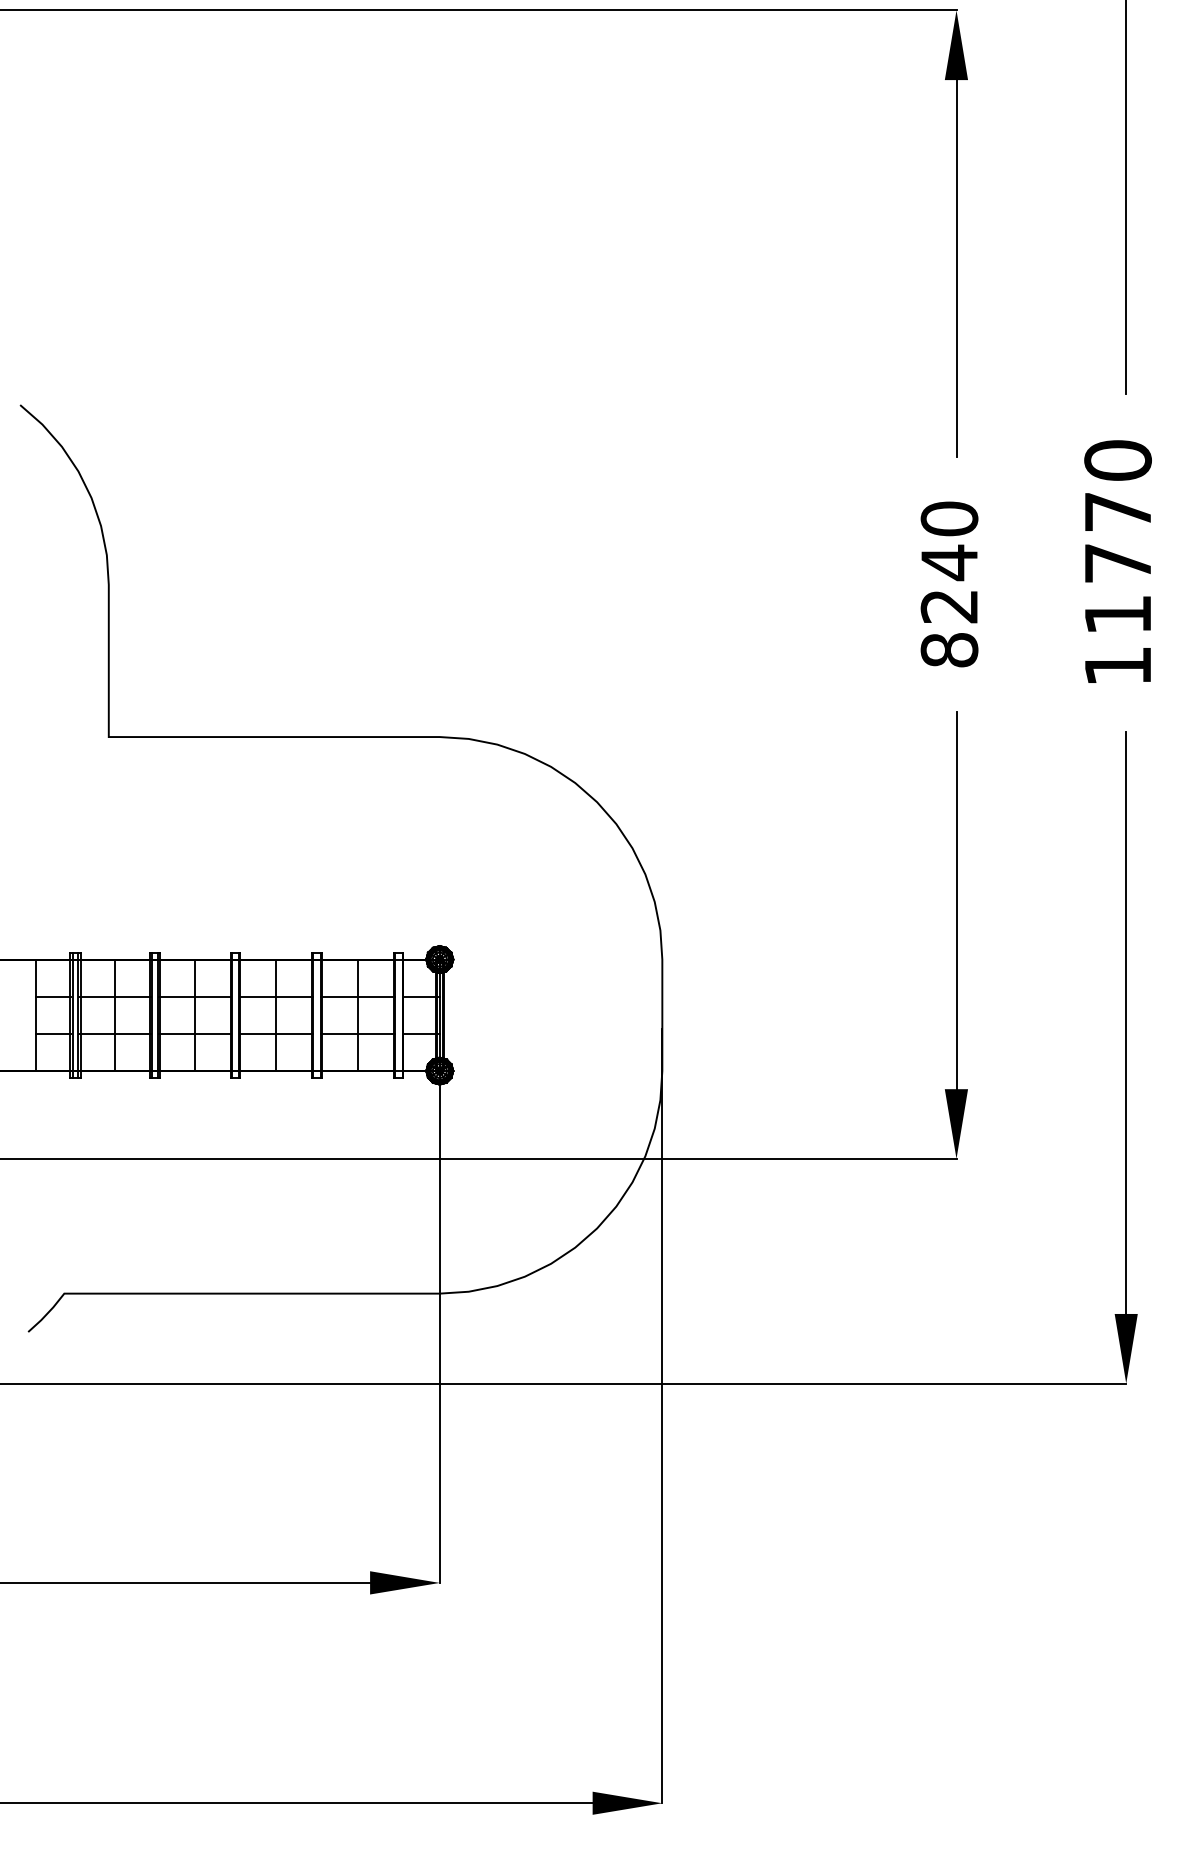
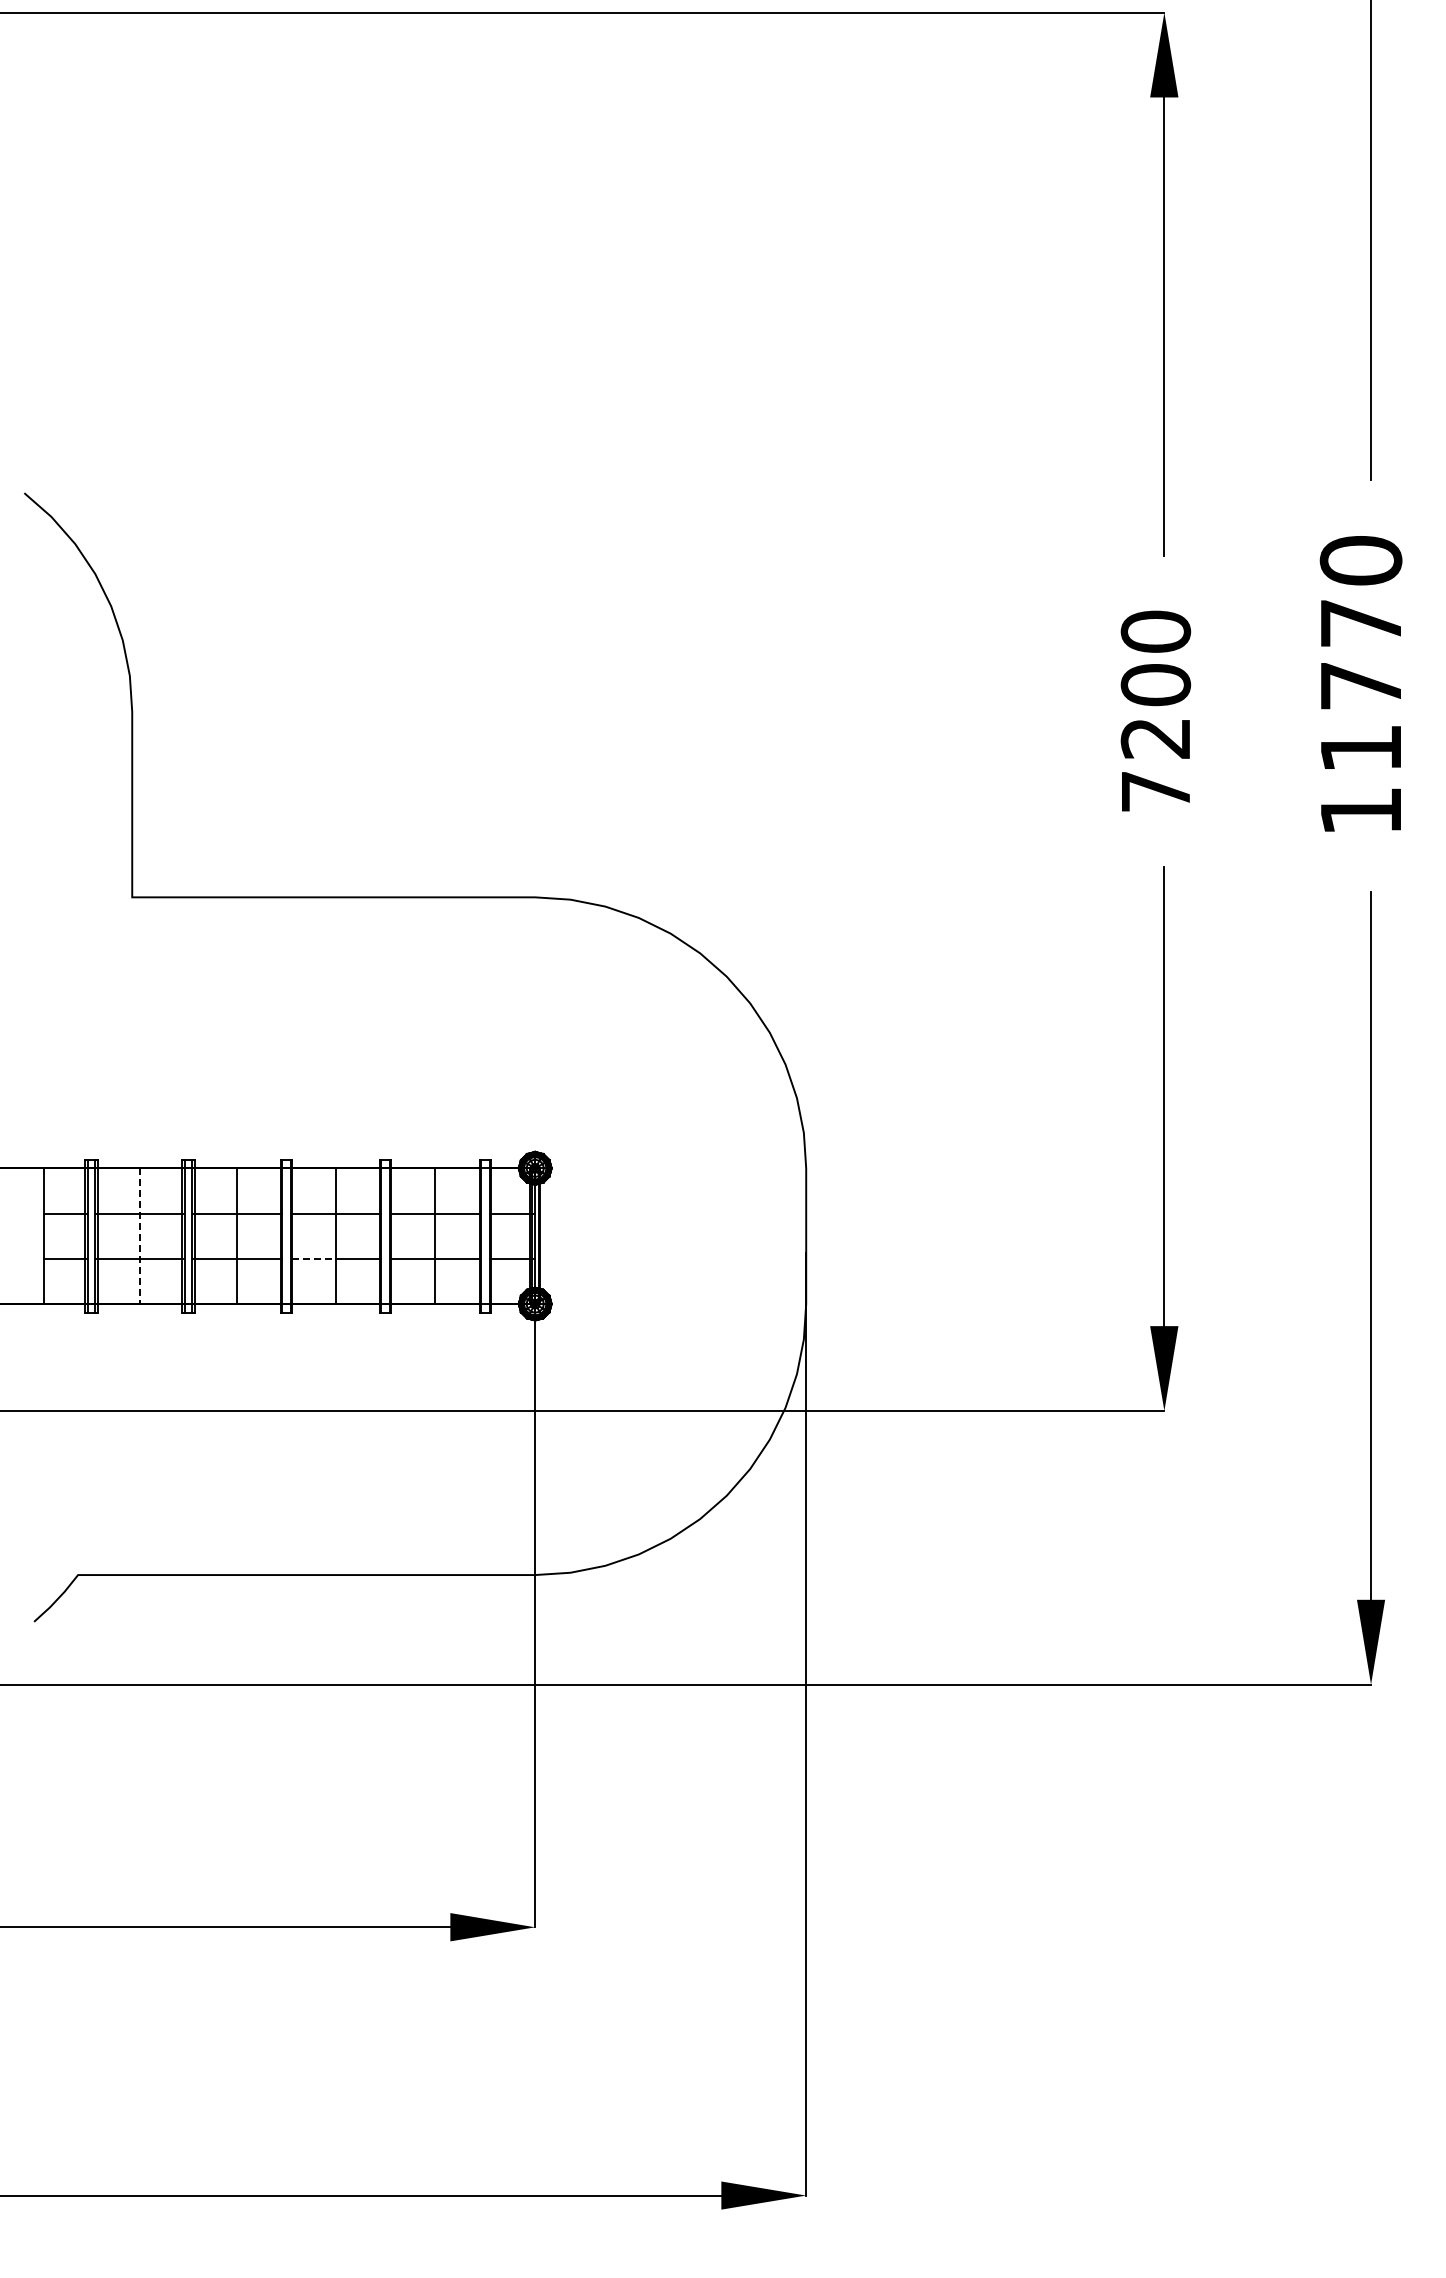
text: (949, 605) -> (1155, 737), 8240 -> 7200
line: (114, 1015) -> (139, 1236), solid -> dashed
line: (258, 1033) -> (314, 1258), solid -> dashed

